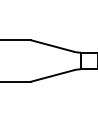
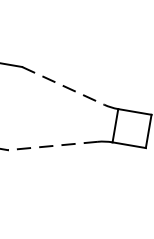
line: (52, 46) -> (62, 86), solid -> dashed
line: (52, 76) -> (52, 146), solid -> dashed

